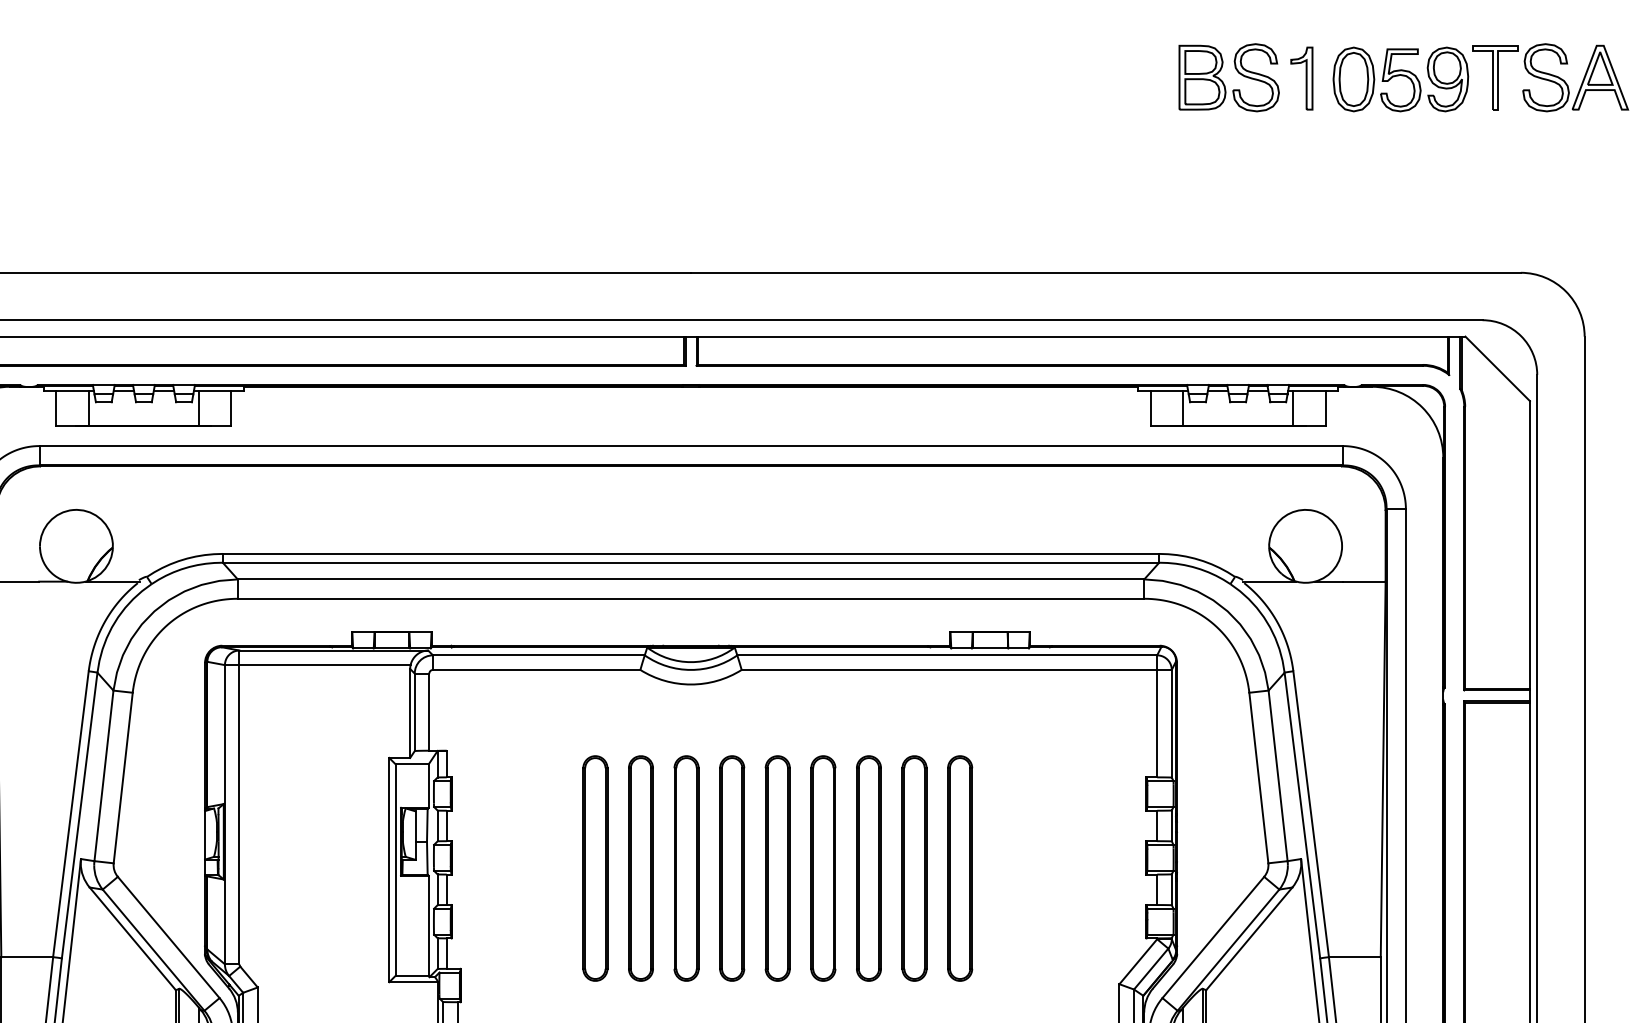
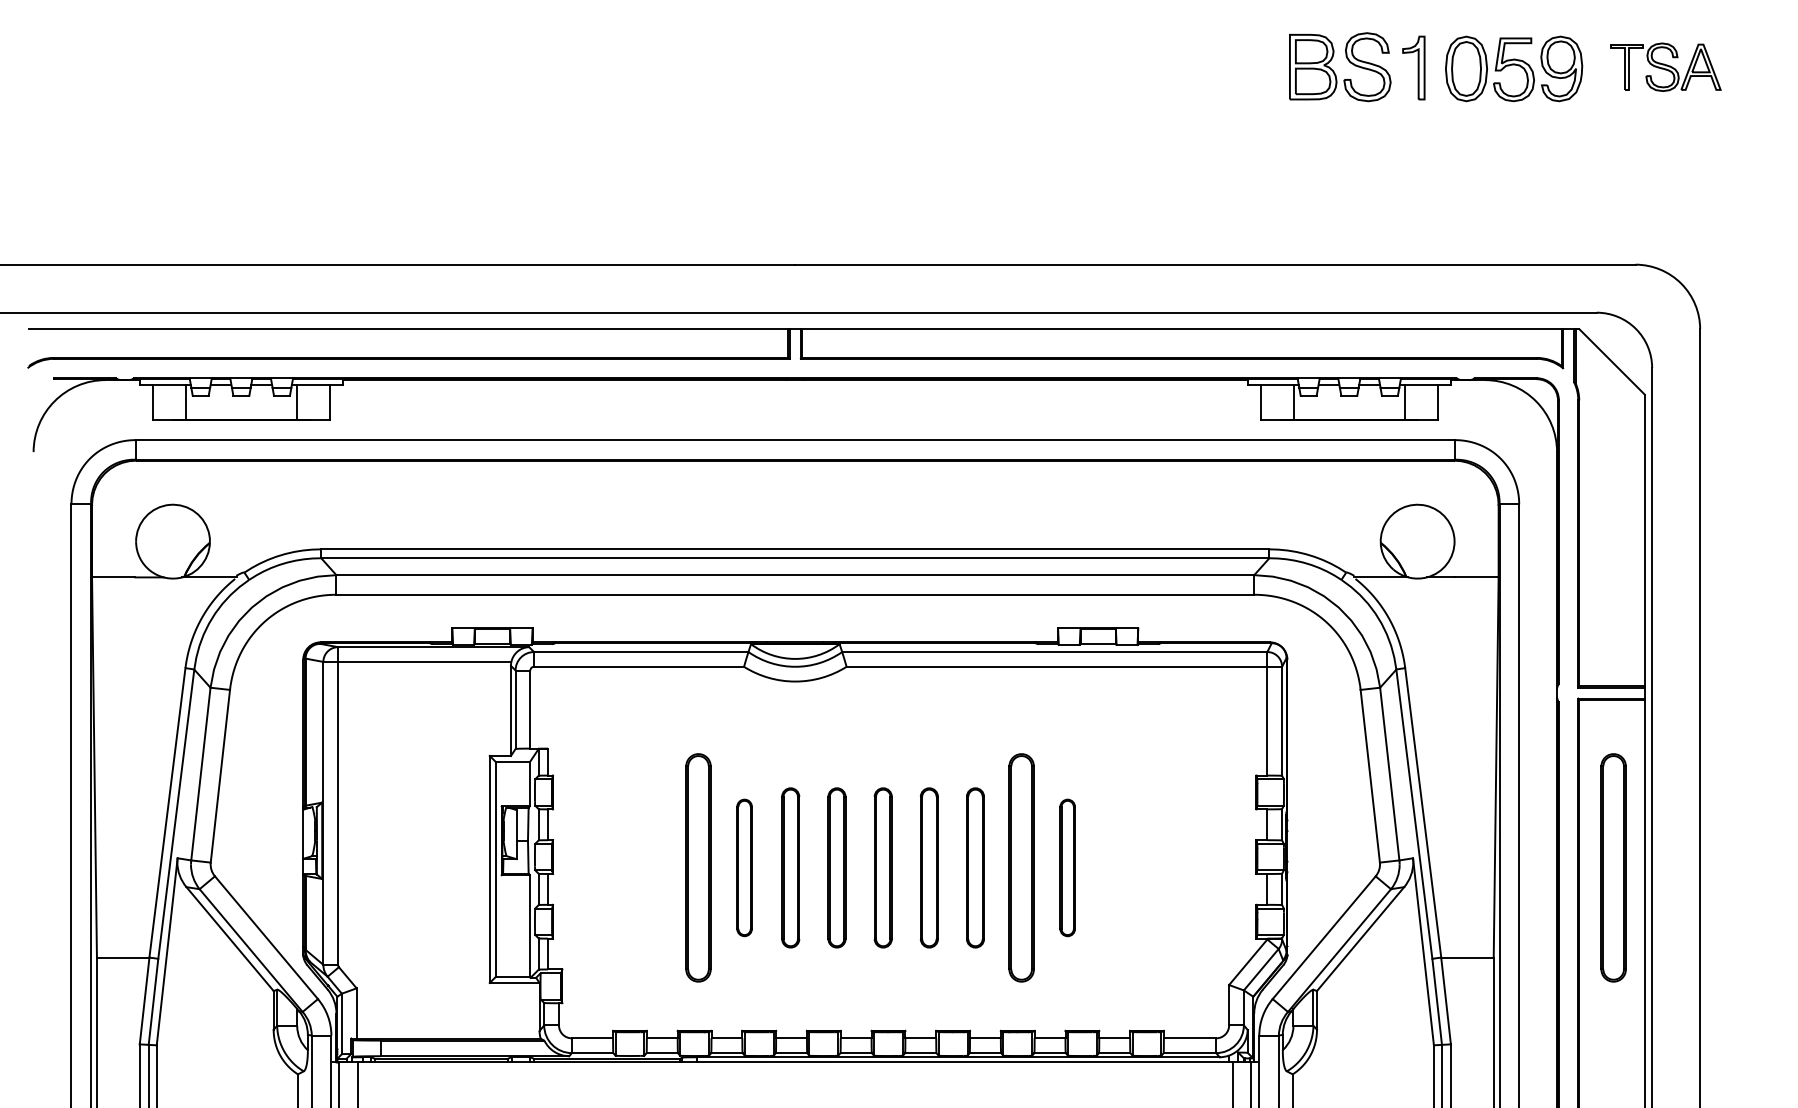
part: (1550, 78) -> (1665, 67), size x0.7
part: (640, 868) -> (744, 867), size x0.6
part: (686, 868) -> (790, 867), size x0.7
part: (731, 868) -> (836, 867), size x0.7
part: (778, 868) -> (883, 867), size x0.7
part: (823, 868) -> (929, 867), size x0.7
part: (868, 868) -> (975, 867), size x0.7
part: (959, 868) -> (1067, 867), size x0.6
part: (1499, 868) -> (1613, 867), added

